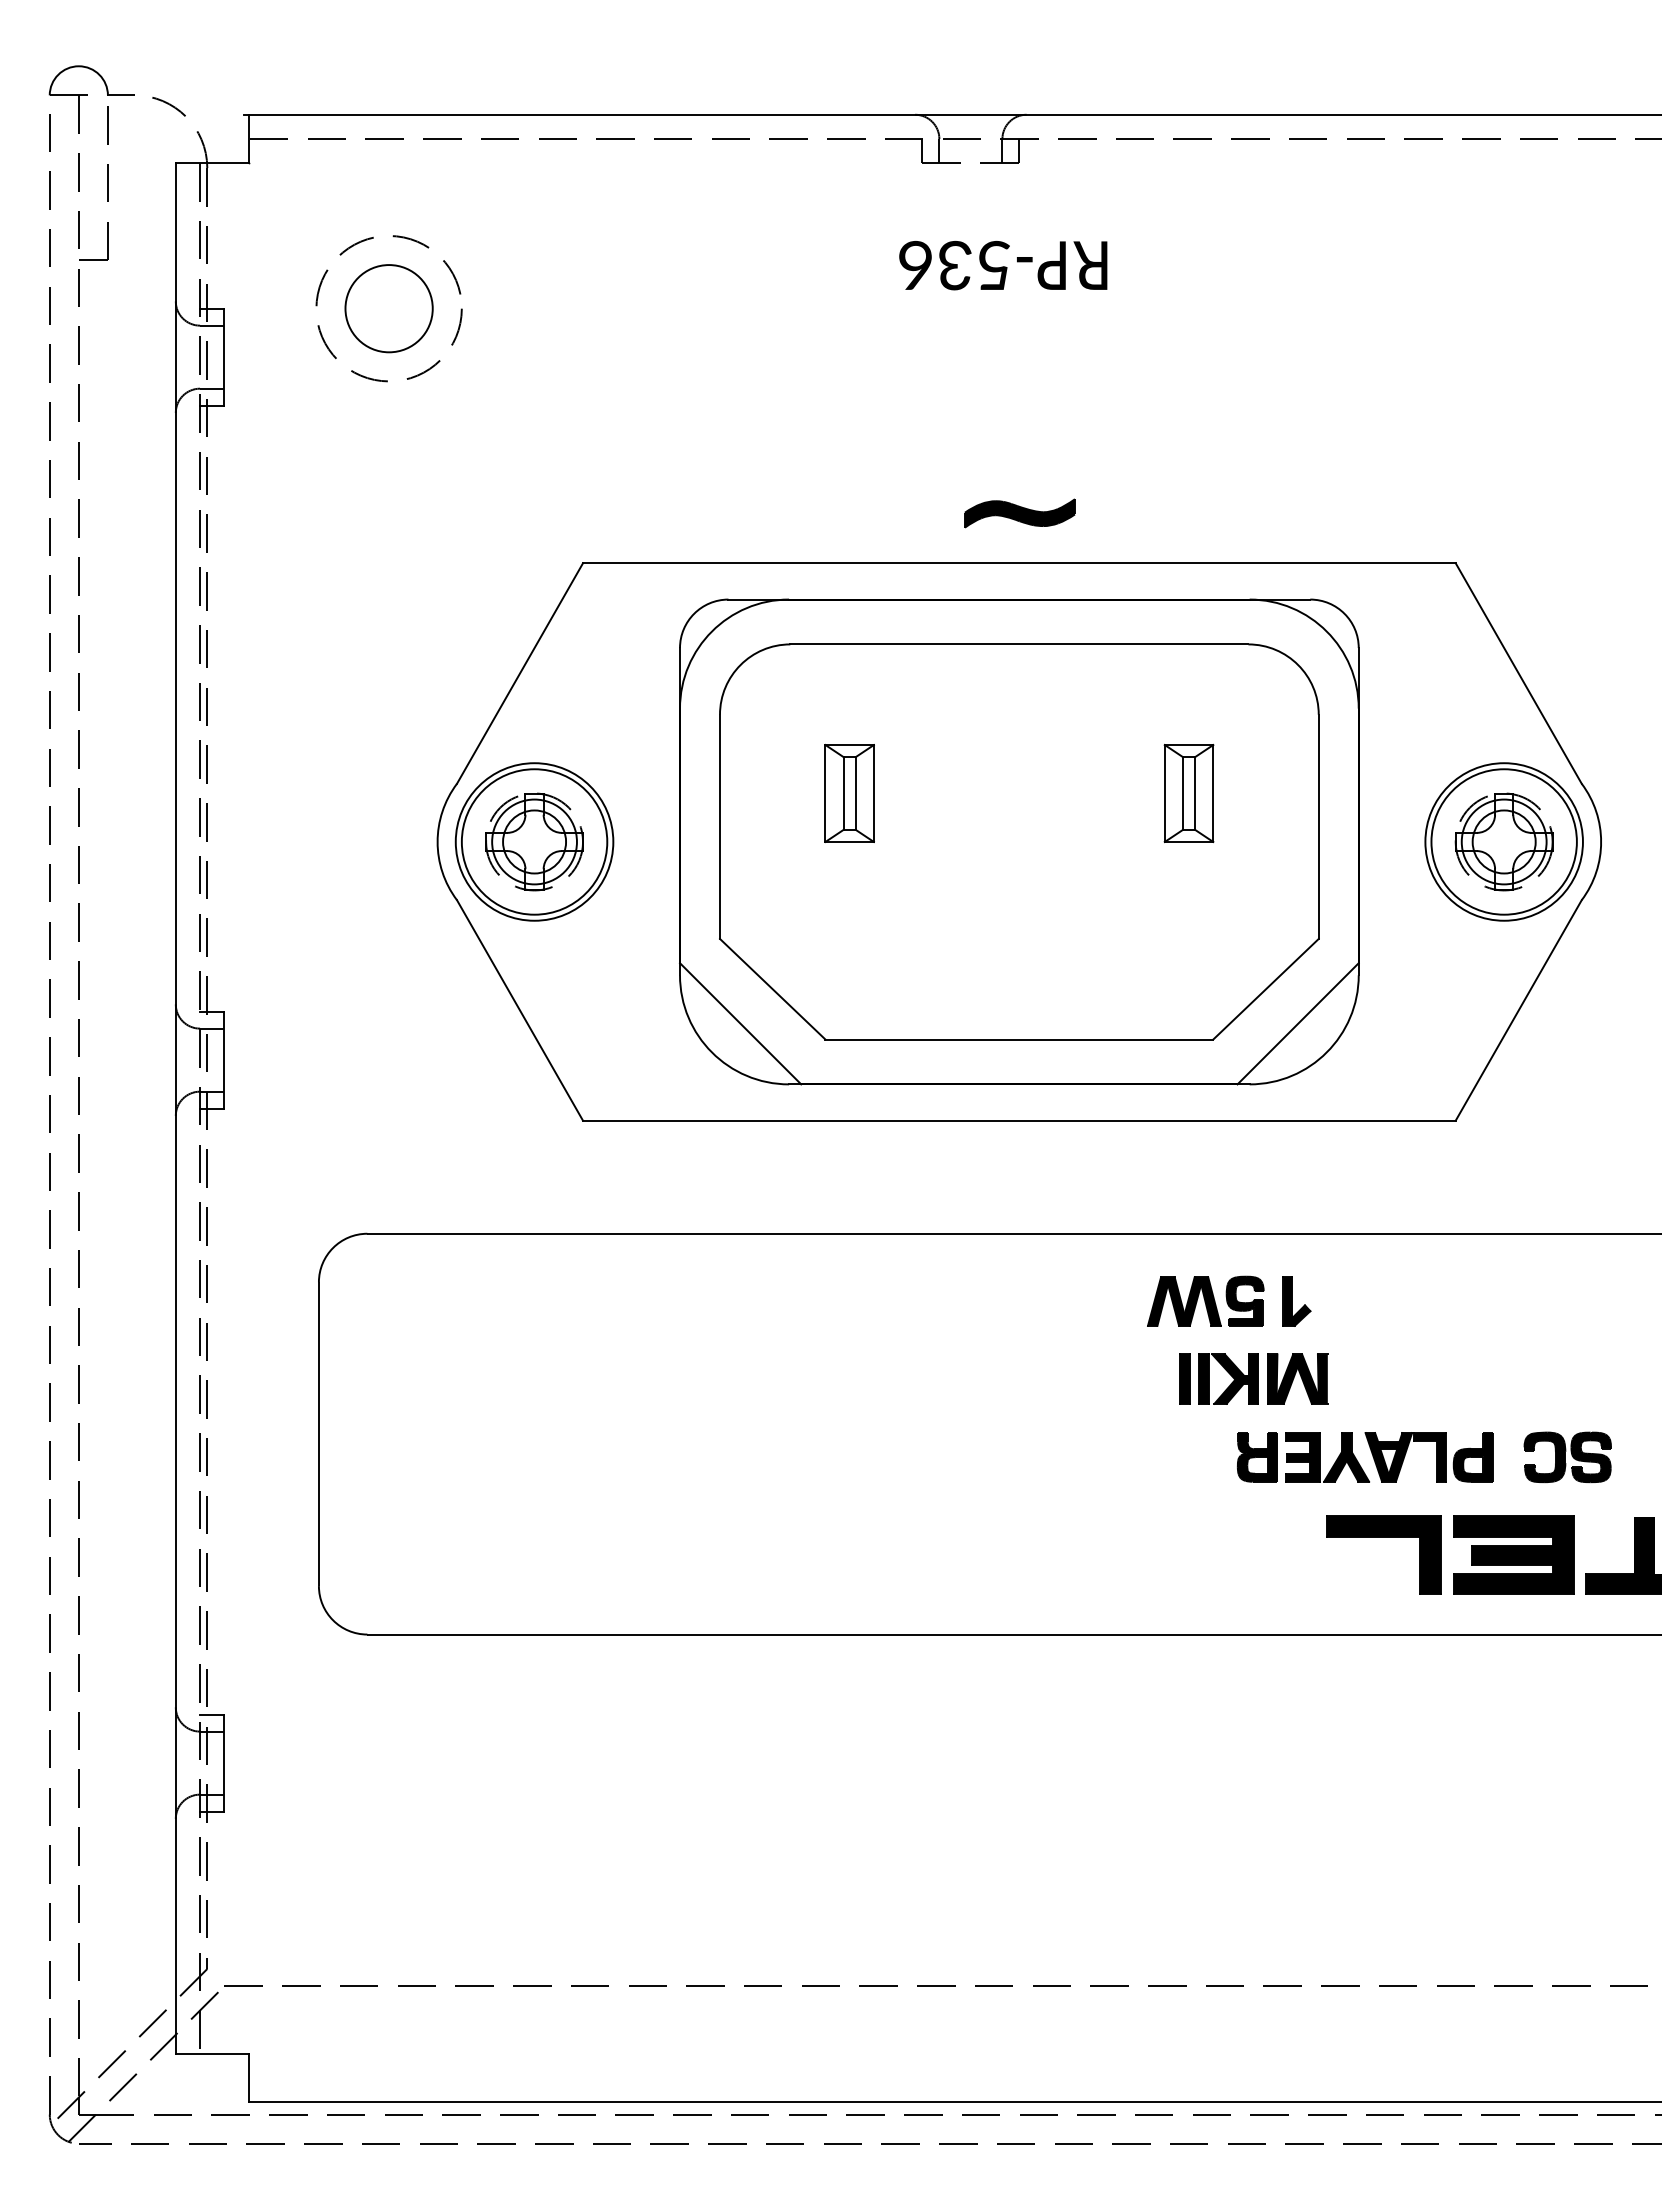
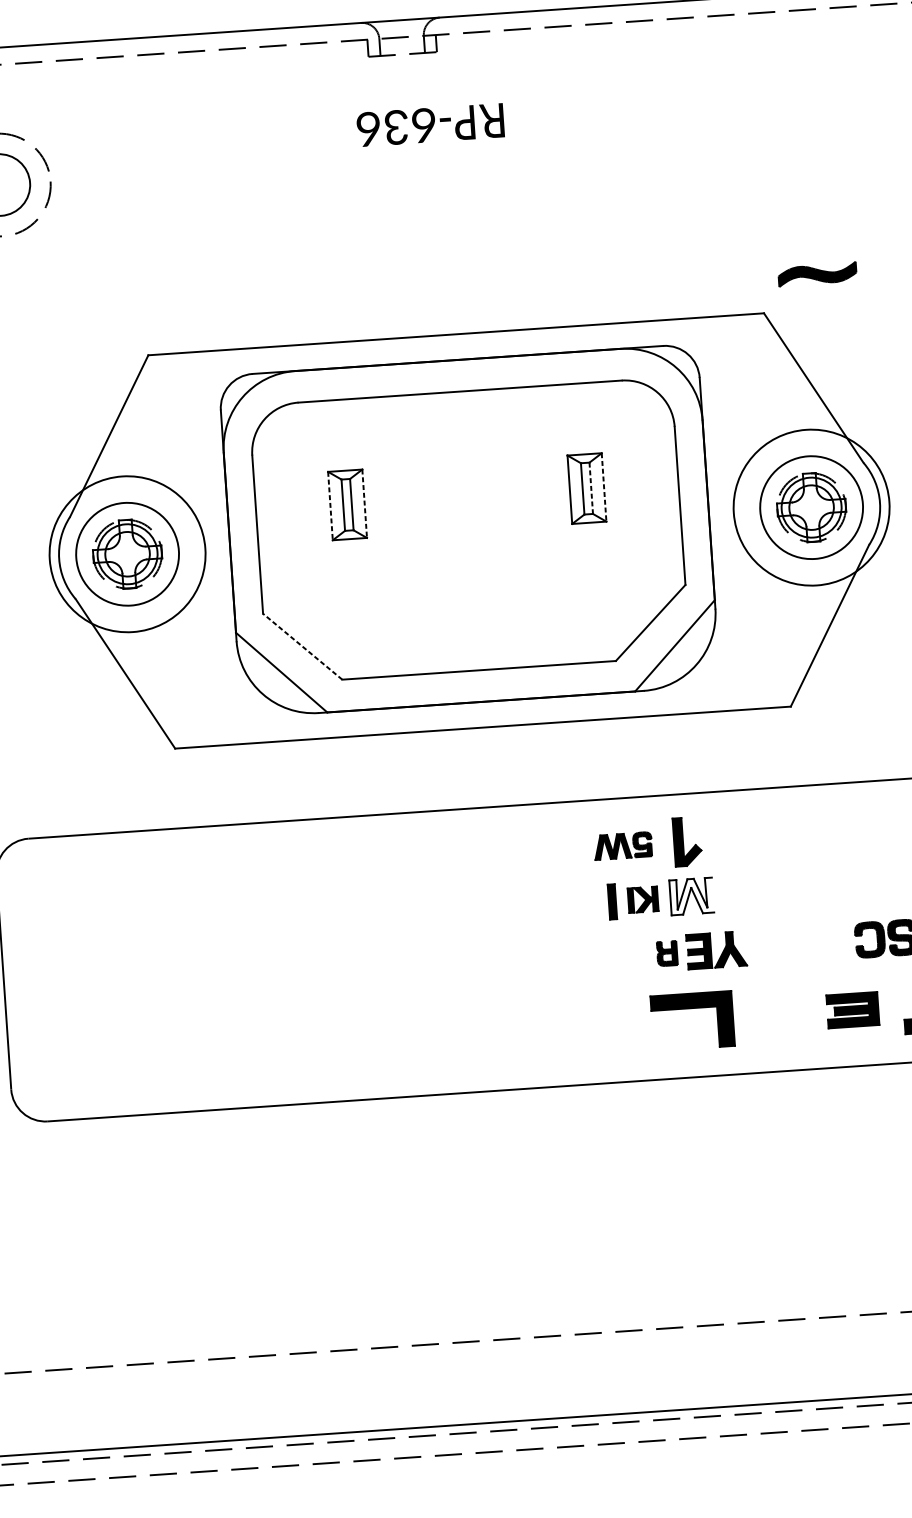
text: (993, 264) -> (423, 124), 536 -> 636
part: (1019, 513) -> (817, 274), moved
line: (825, 794) -> (330, 506), solid -> dashed
line: (873, 794) -> (364, 504), solid -> dashed
line: (1195, 794) -> (591, 488), solid -> dashed
line: (1213, 794) -> (604, 488), solid -> dashed
circle: (534, 841) -> (127, 553), size x1.4
circle: (1503, 841) -> (811, 507), size x1.4
line: (772, 989) -> (302, 646), solid -> dashed
part: (1205, 1300) -> (622, 845), size x0.7
part: (1296, 1301) -> (687, 841), size x1.4
part: (1228, 1378) -> (642, 899), size x0.7
fill: (1297, 1378) -> (691, 896), removed
part: (1257, 1457) -> (667, 953), size x0.7
part: (1436, 1457) -> (793, 945), removed
part: (1383, 1537) -> (691, 1008), moved
part: (1513, 1554) -> (852, 1009), size x0.6

